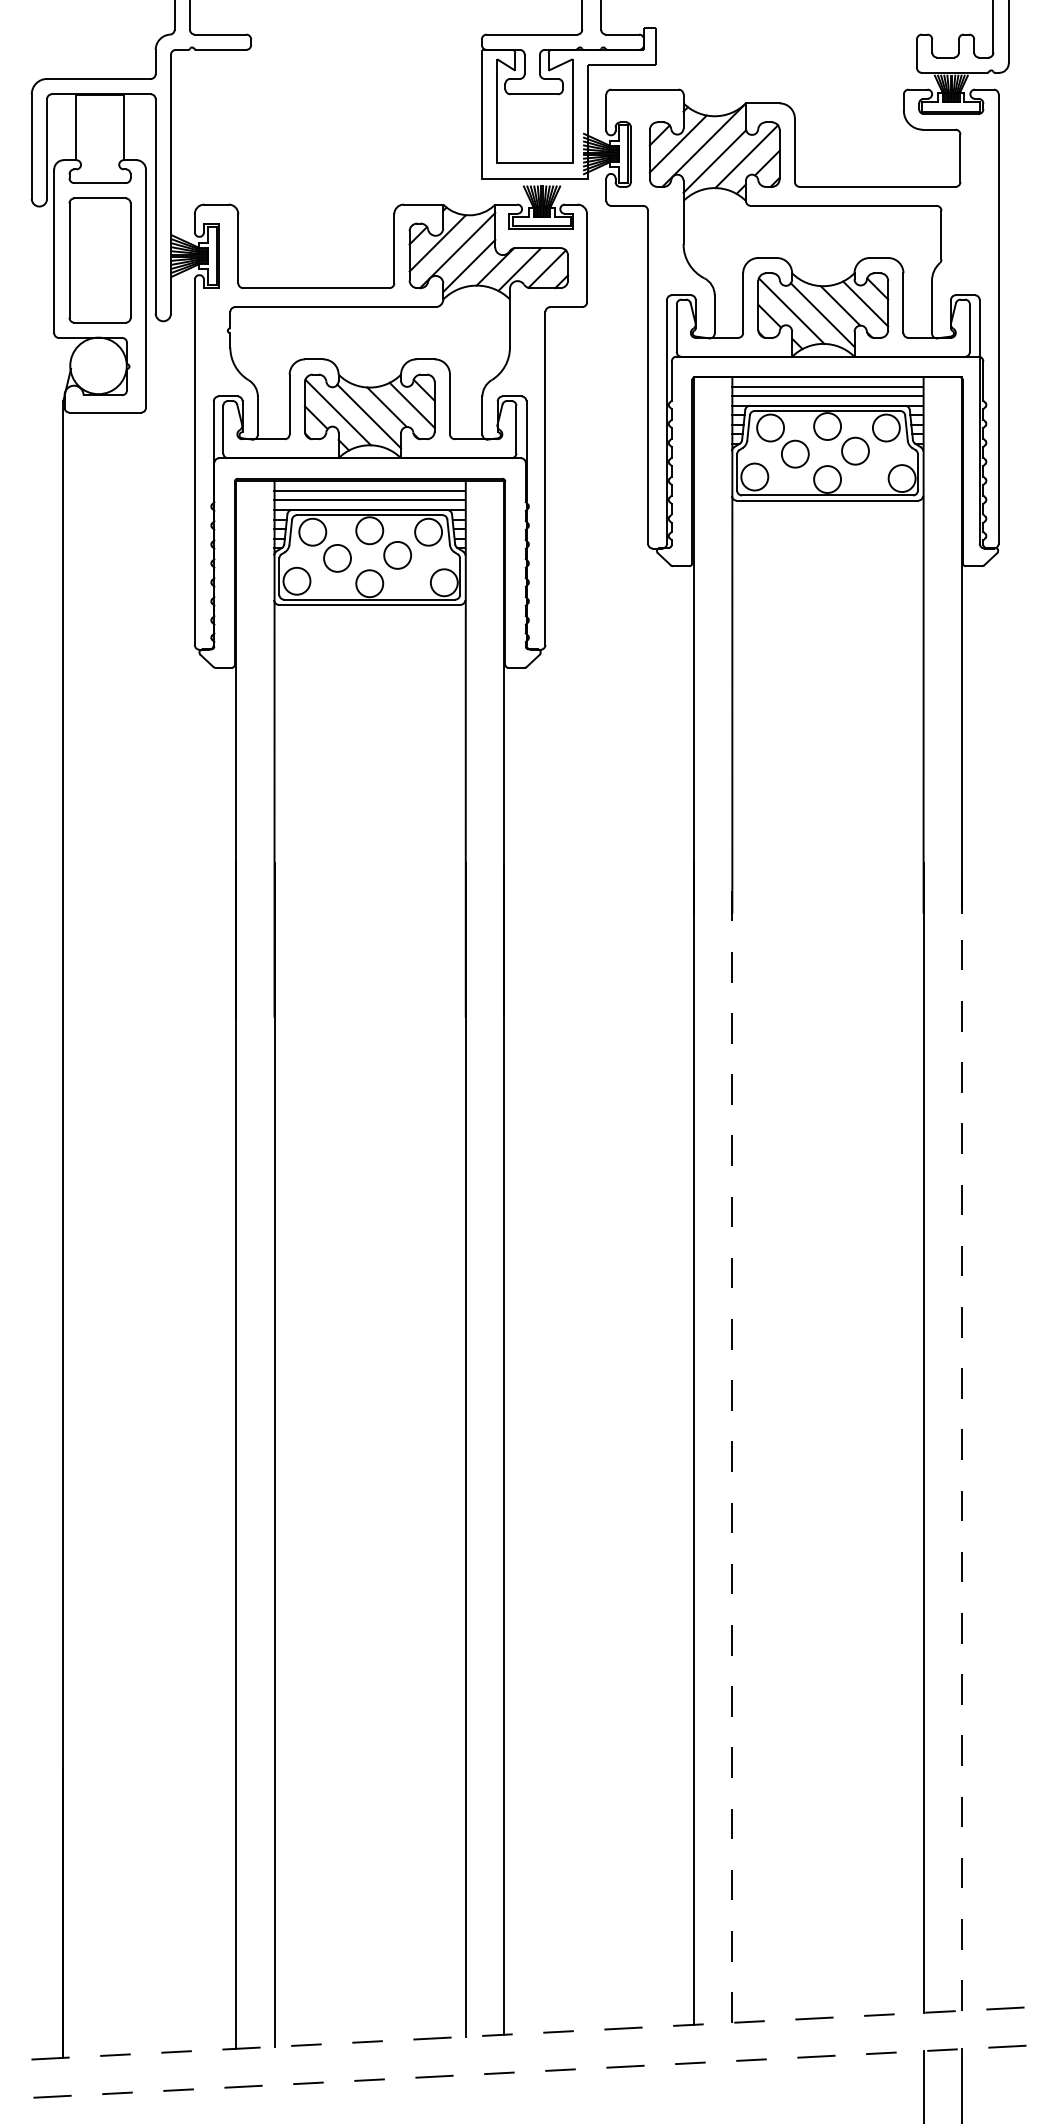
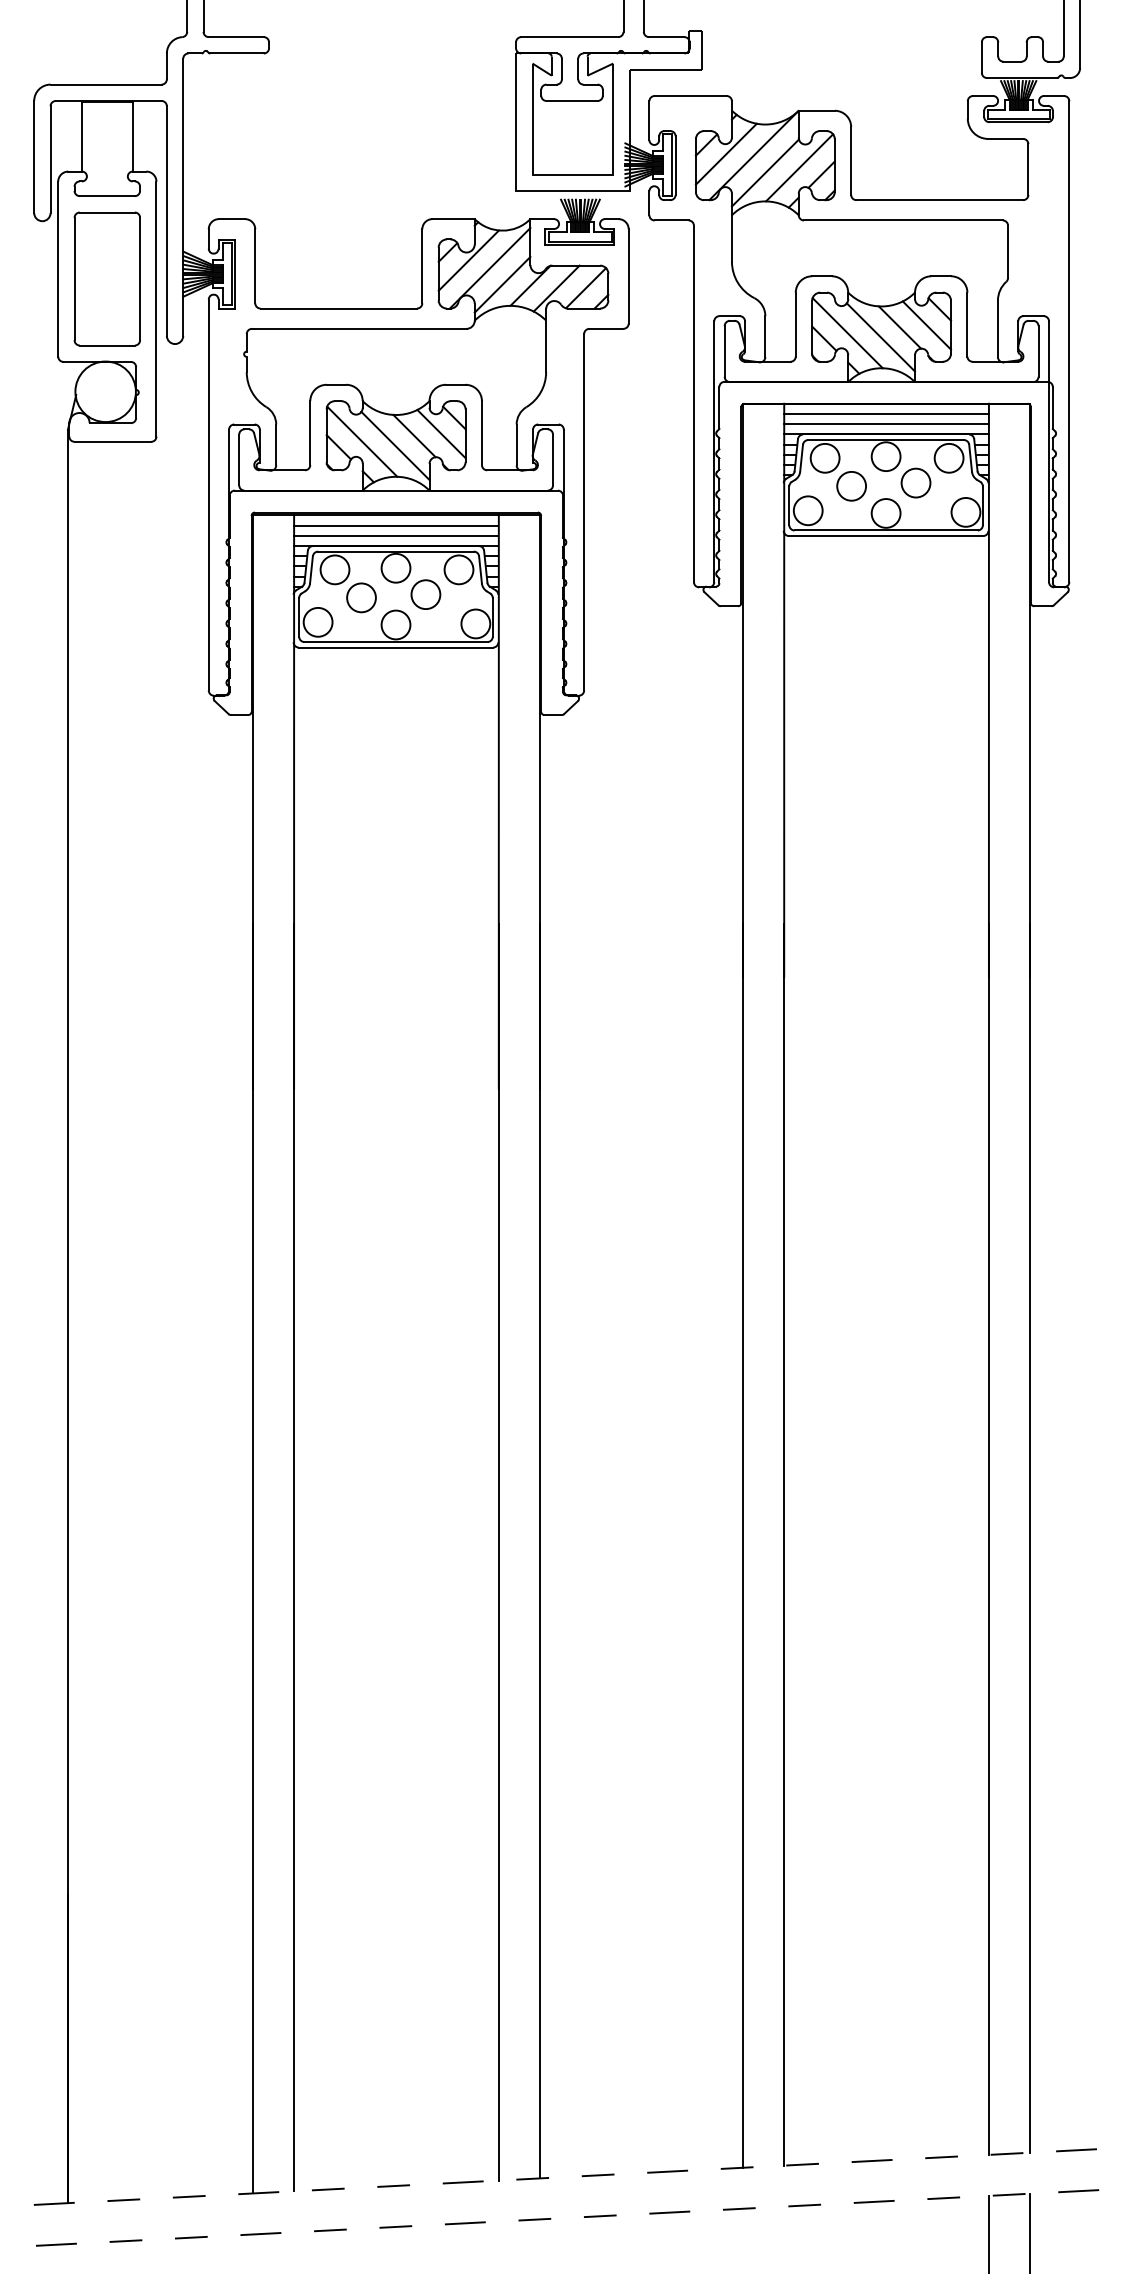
line: (961, 1437) -> (1029, 1538), dashed -> solid
line: (732, 1442) -> (784, 1544), dashed -> solid

